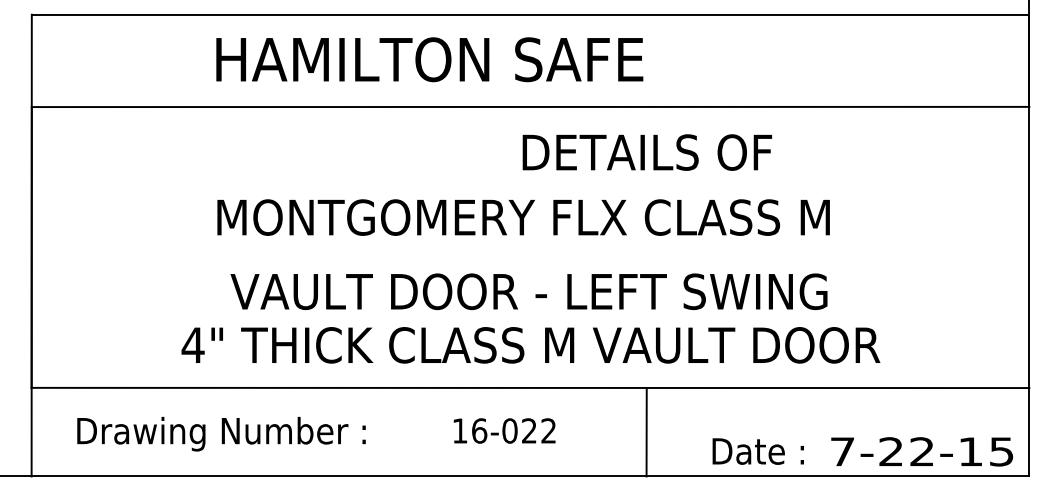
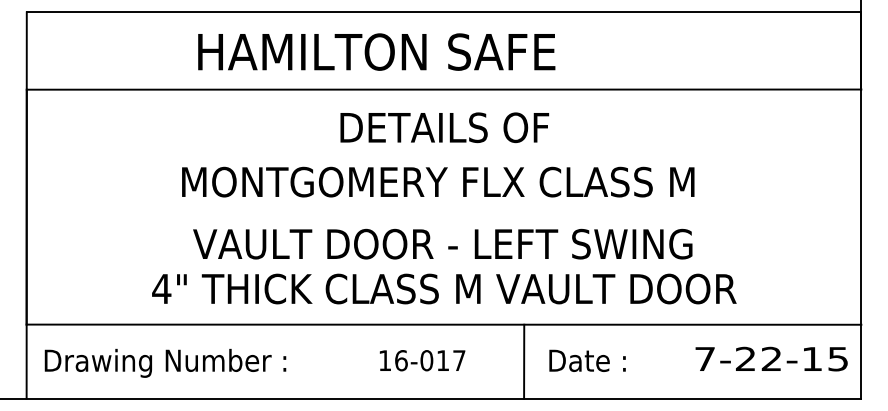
text: (429, 59) -> (376, 51), moved
text: (647, 152) -> (444, 127), moved
text: (538, 430) -> (450, 360), 16-022 -> 16-017
line: (647, 431) -> (524, 361), moved
text: (221, 433) -> (165, 362), moved
text: (758, 451) -> (587, 360), moved
text: (921, 451) -> (771, 358), moved

